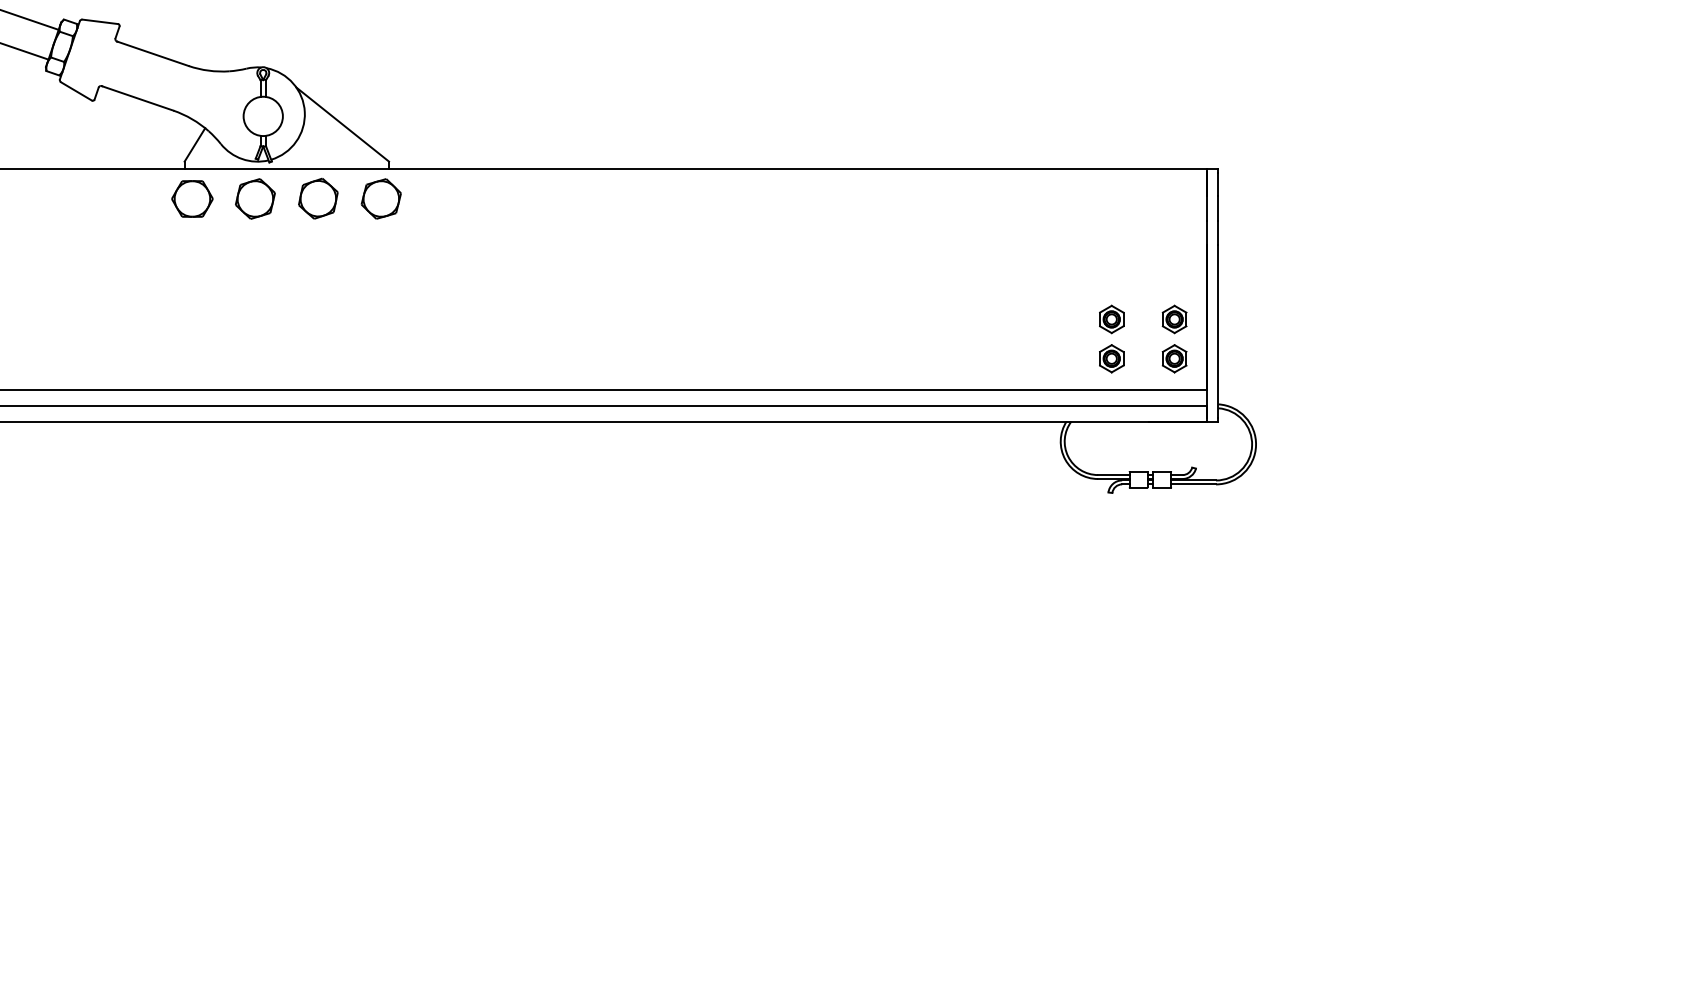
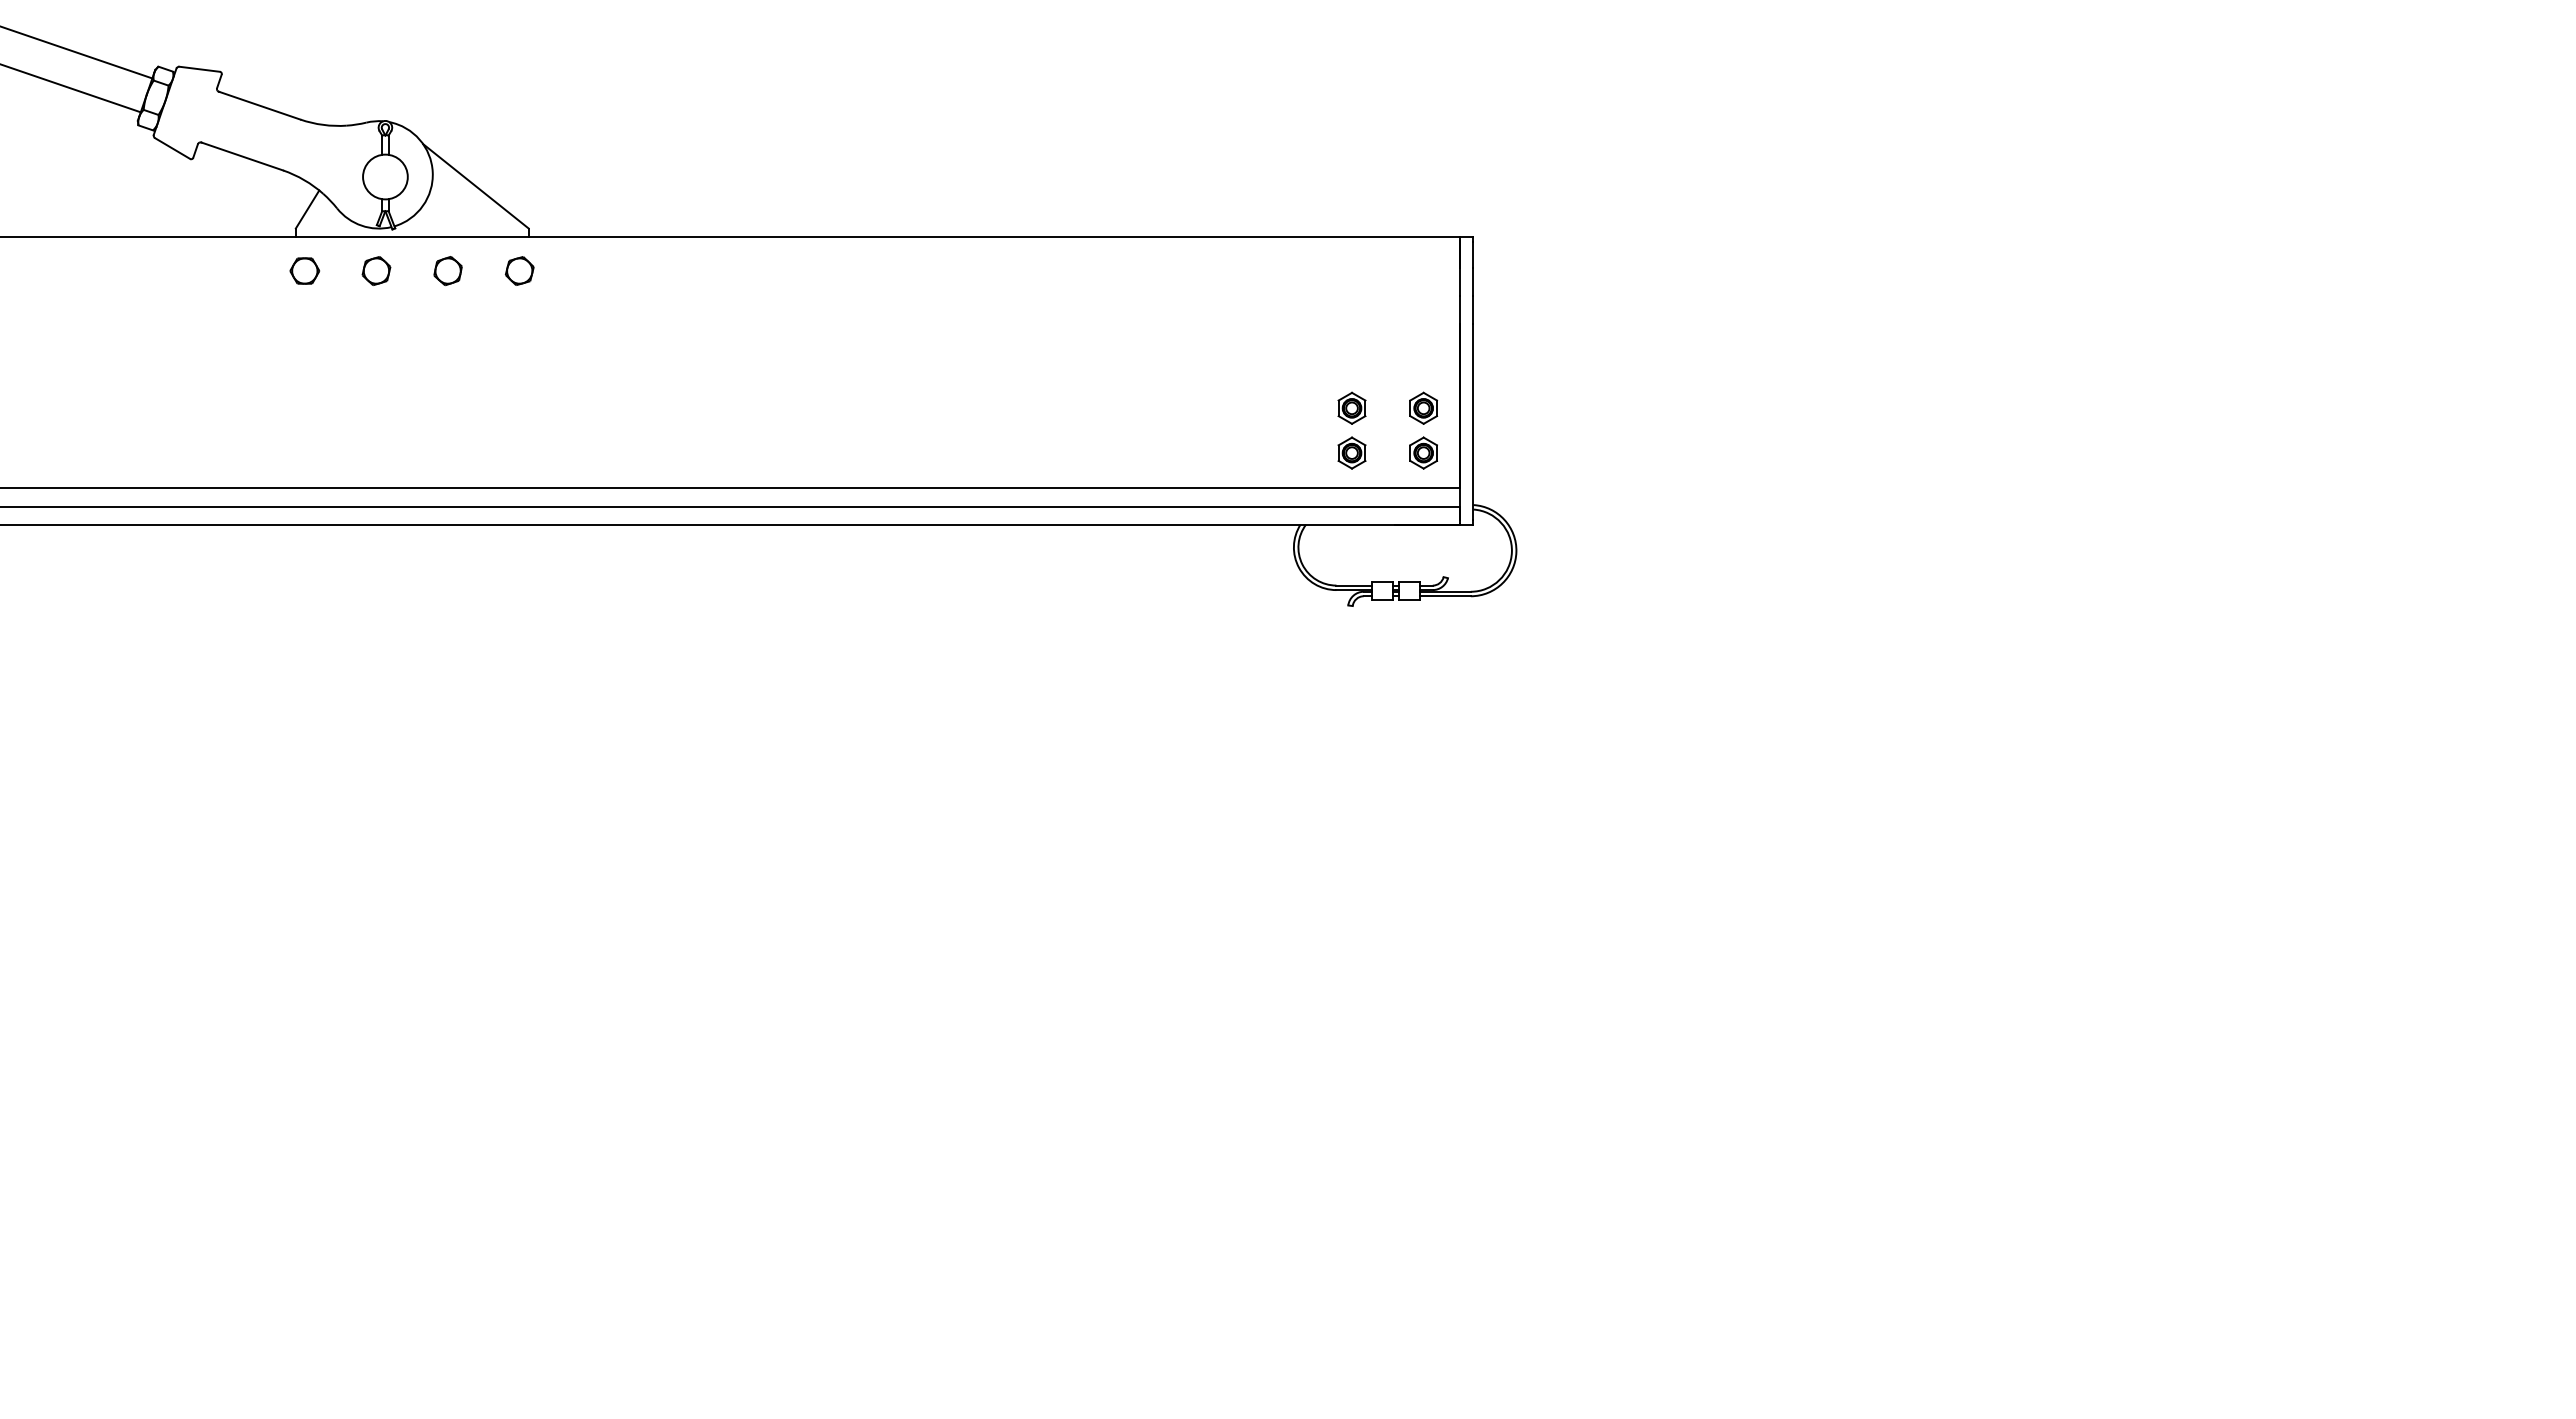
part: (192, 198) -> (304, 270), size x0.62
part: (255, 198) -> (376, 270), size x0.62
part: (380, 198) -> (519, 270), size x0.62
part: (317, 199) -> (447, 271), size x0.62

